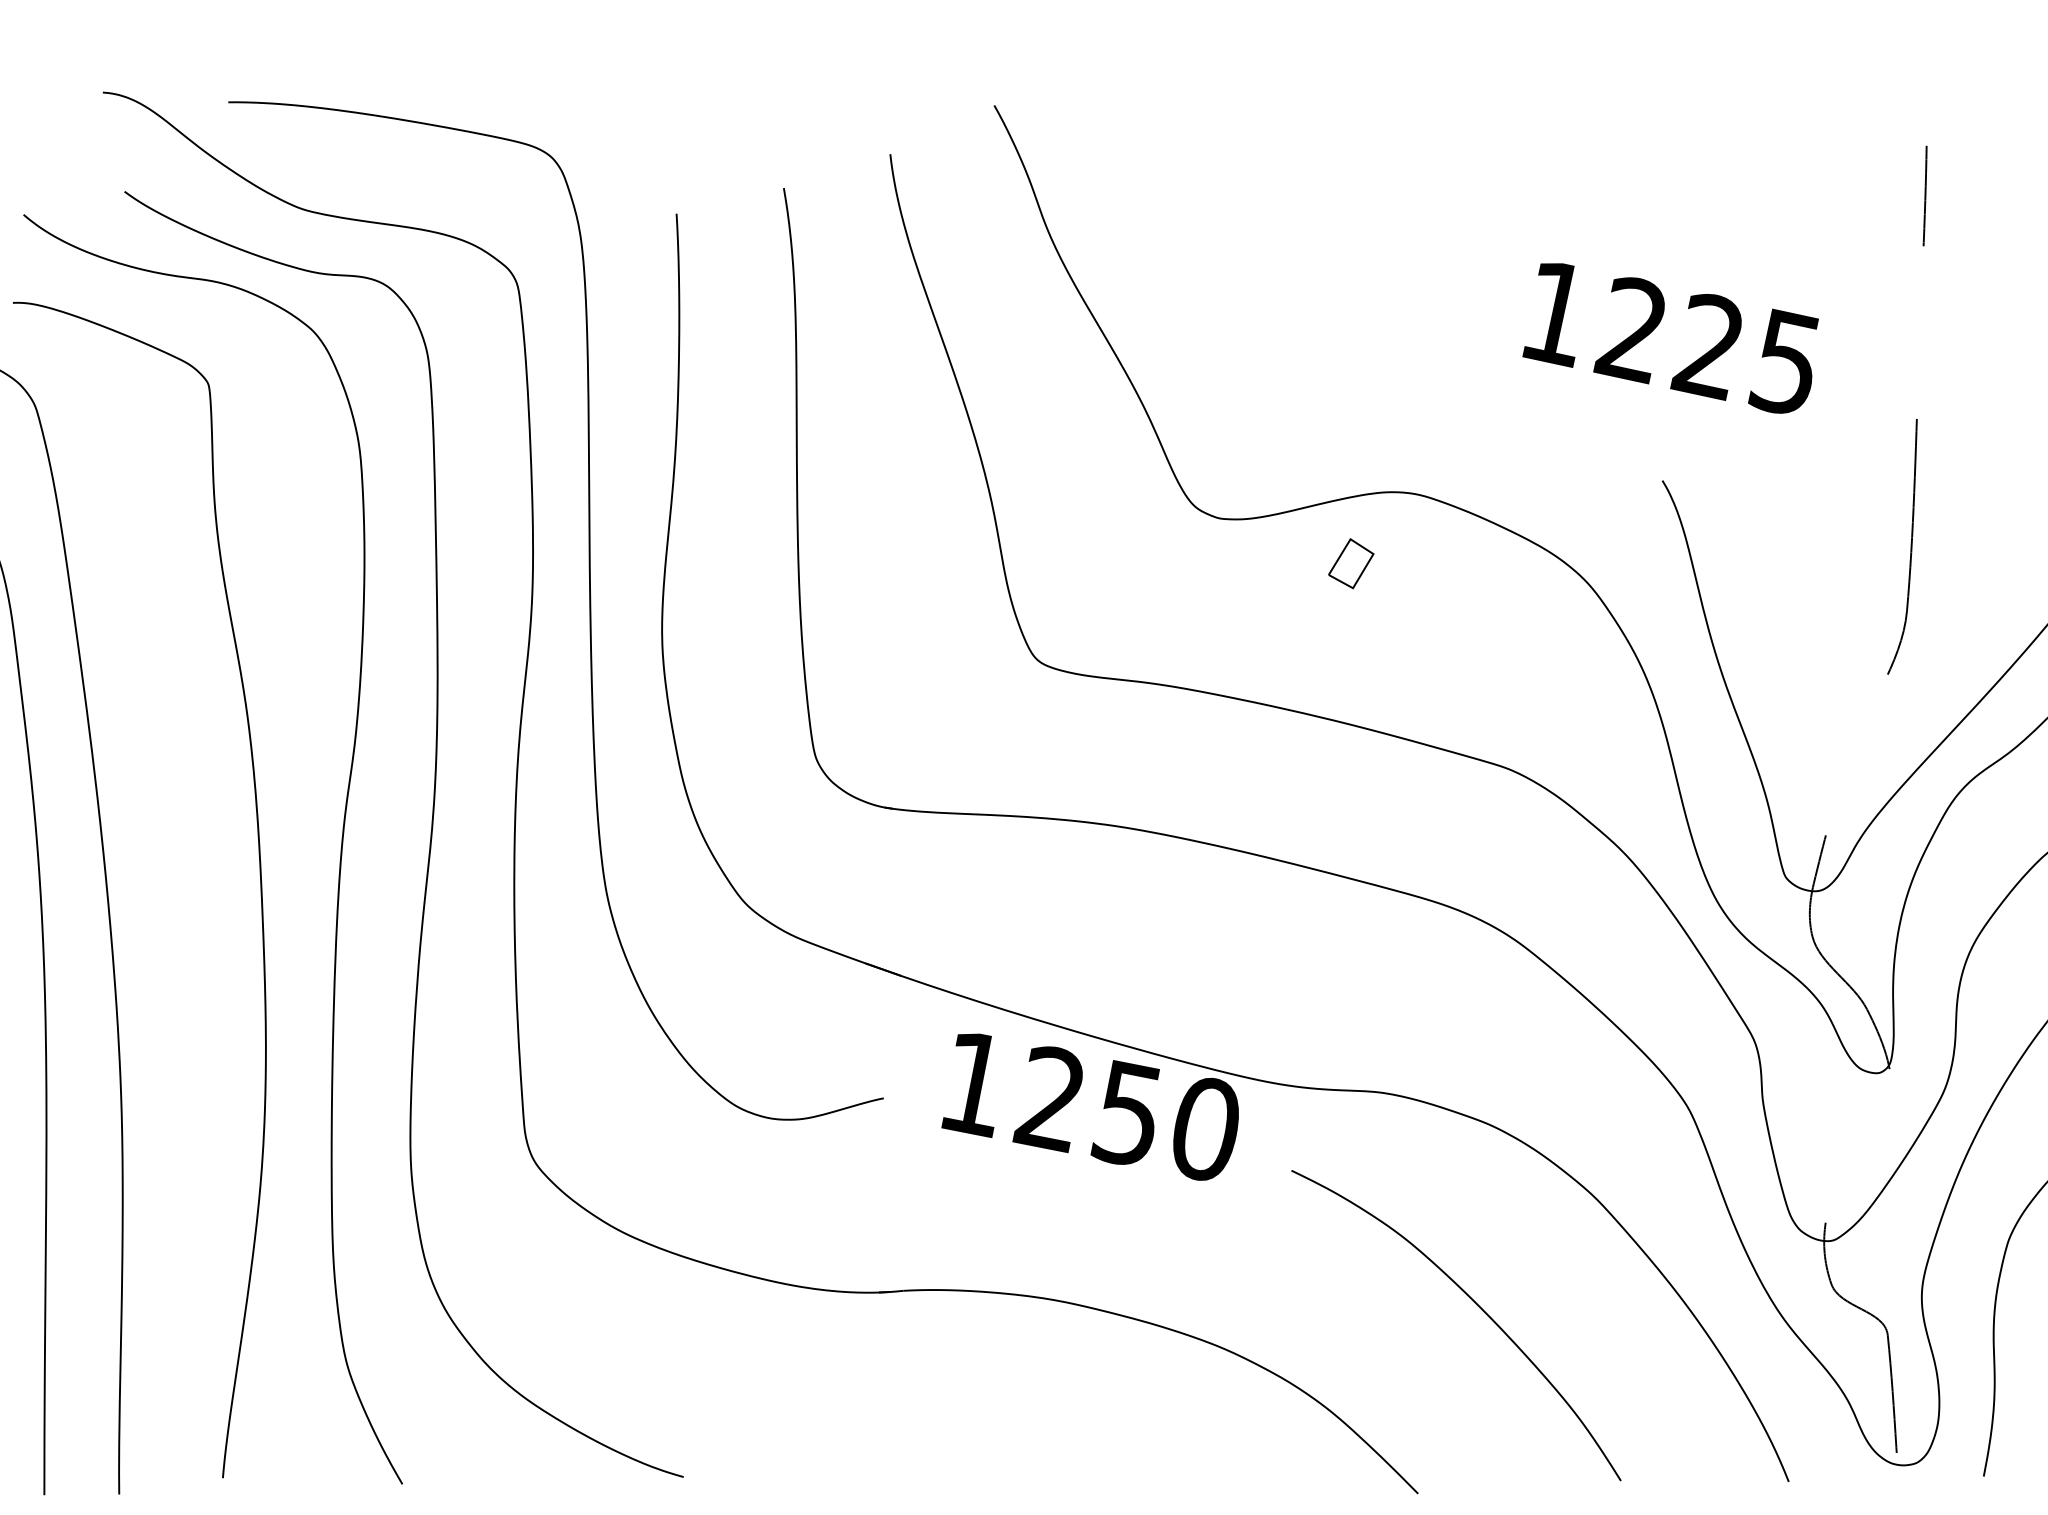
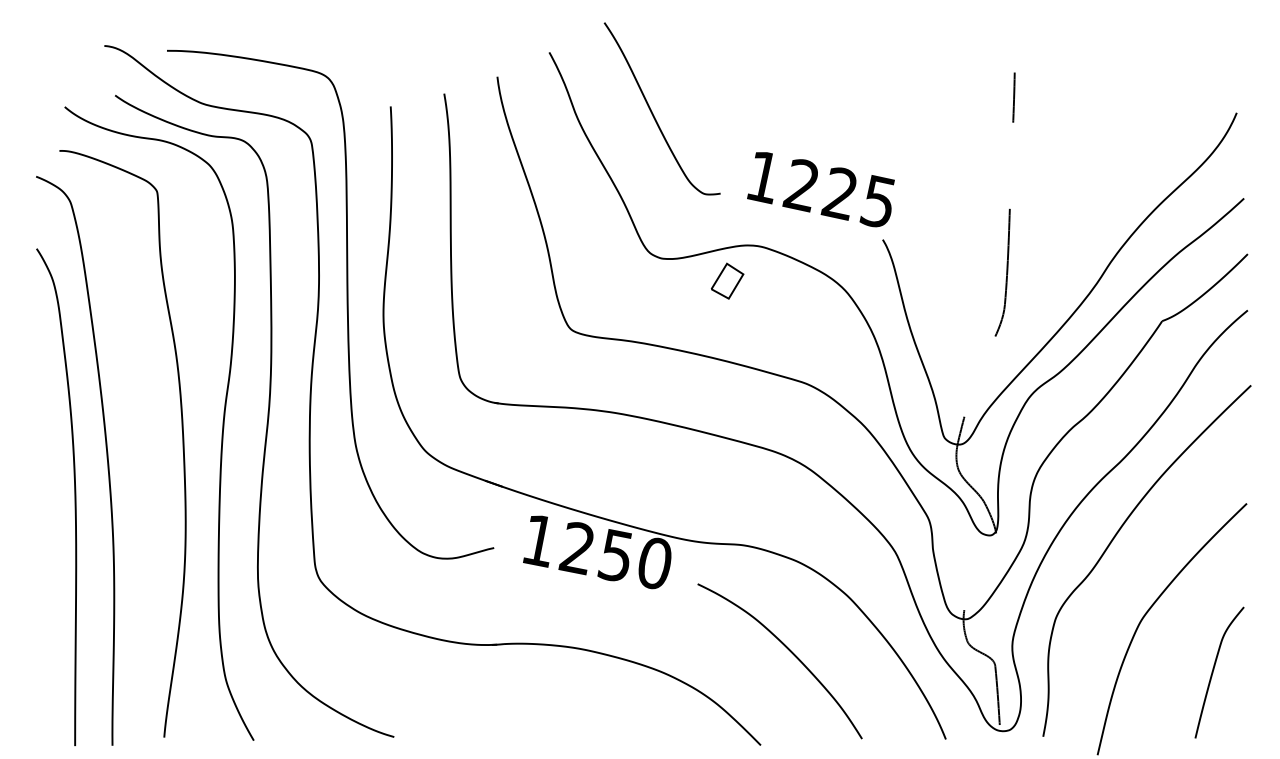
curve: (1202, 227) -> (653, 113), added
text: (1669, 338) -> (820, 189), moved
part: (1351, 562) -> (727, 280), size x1.43

